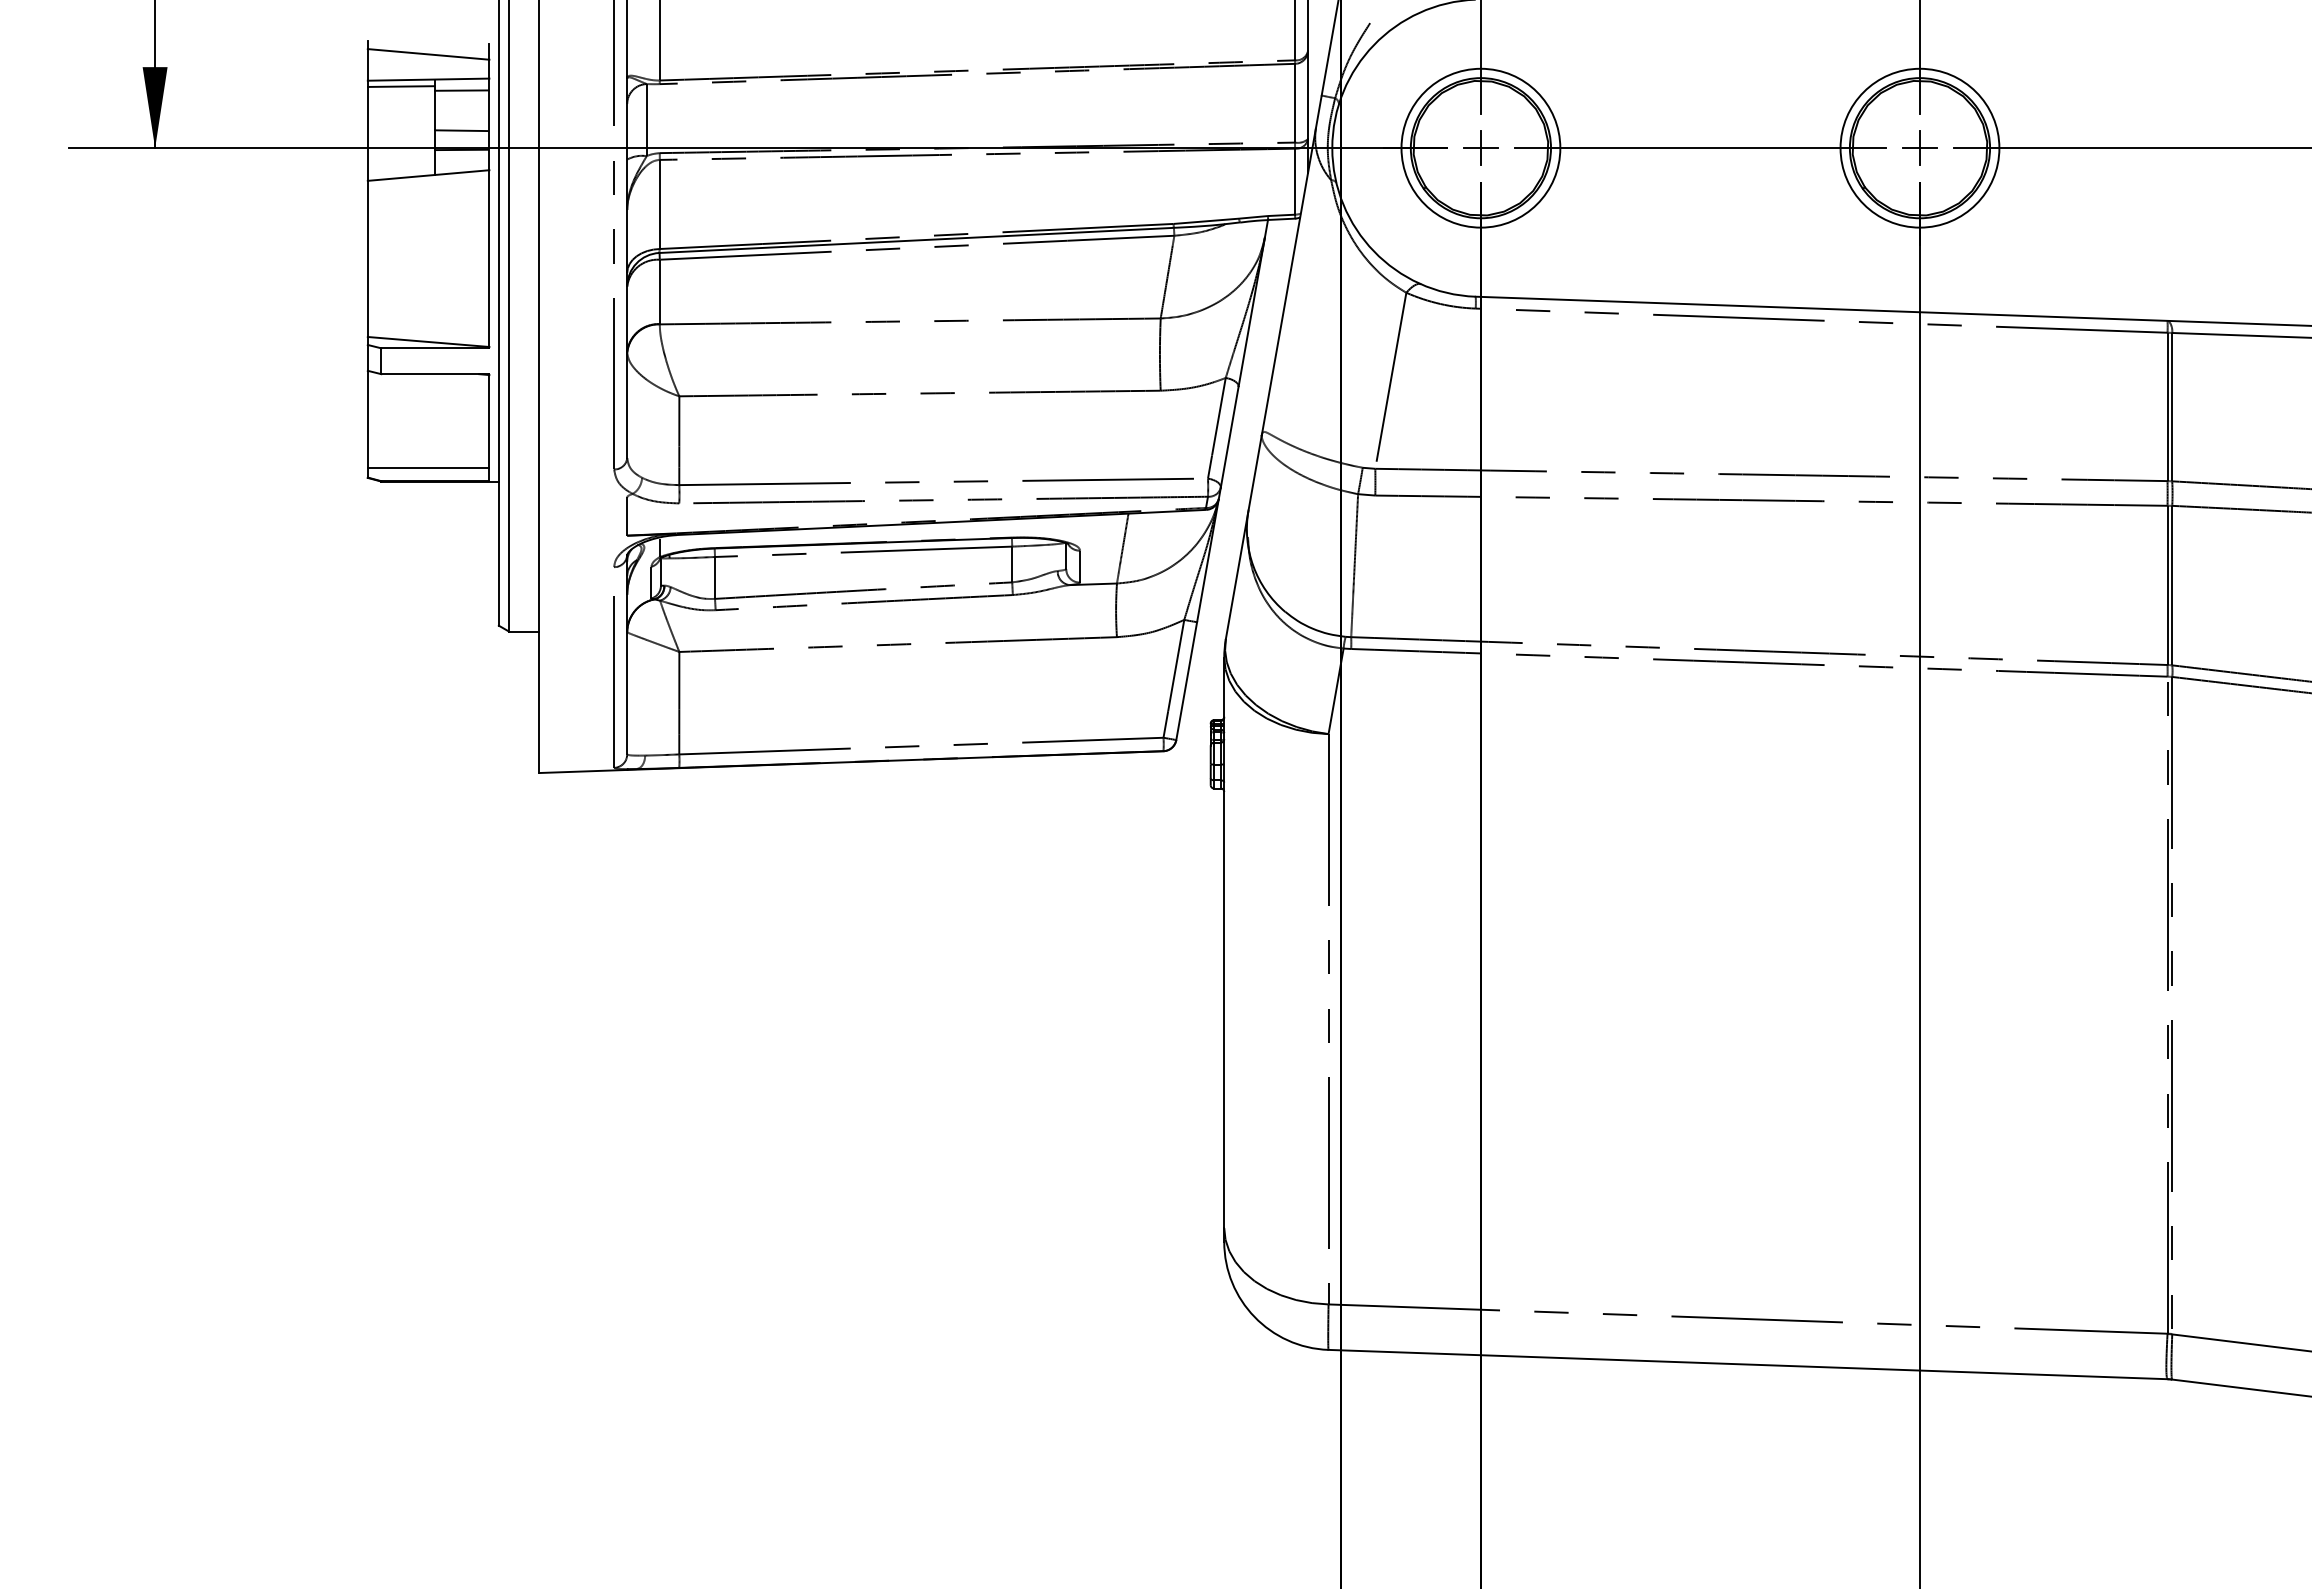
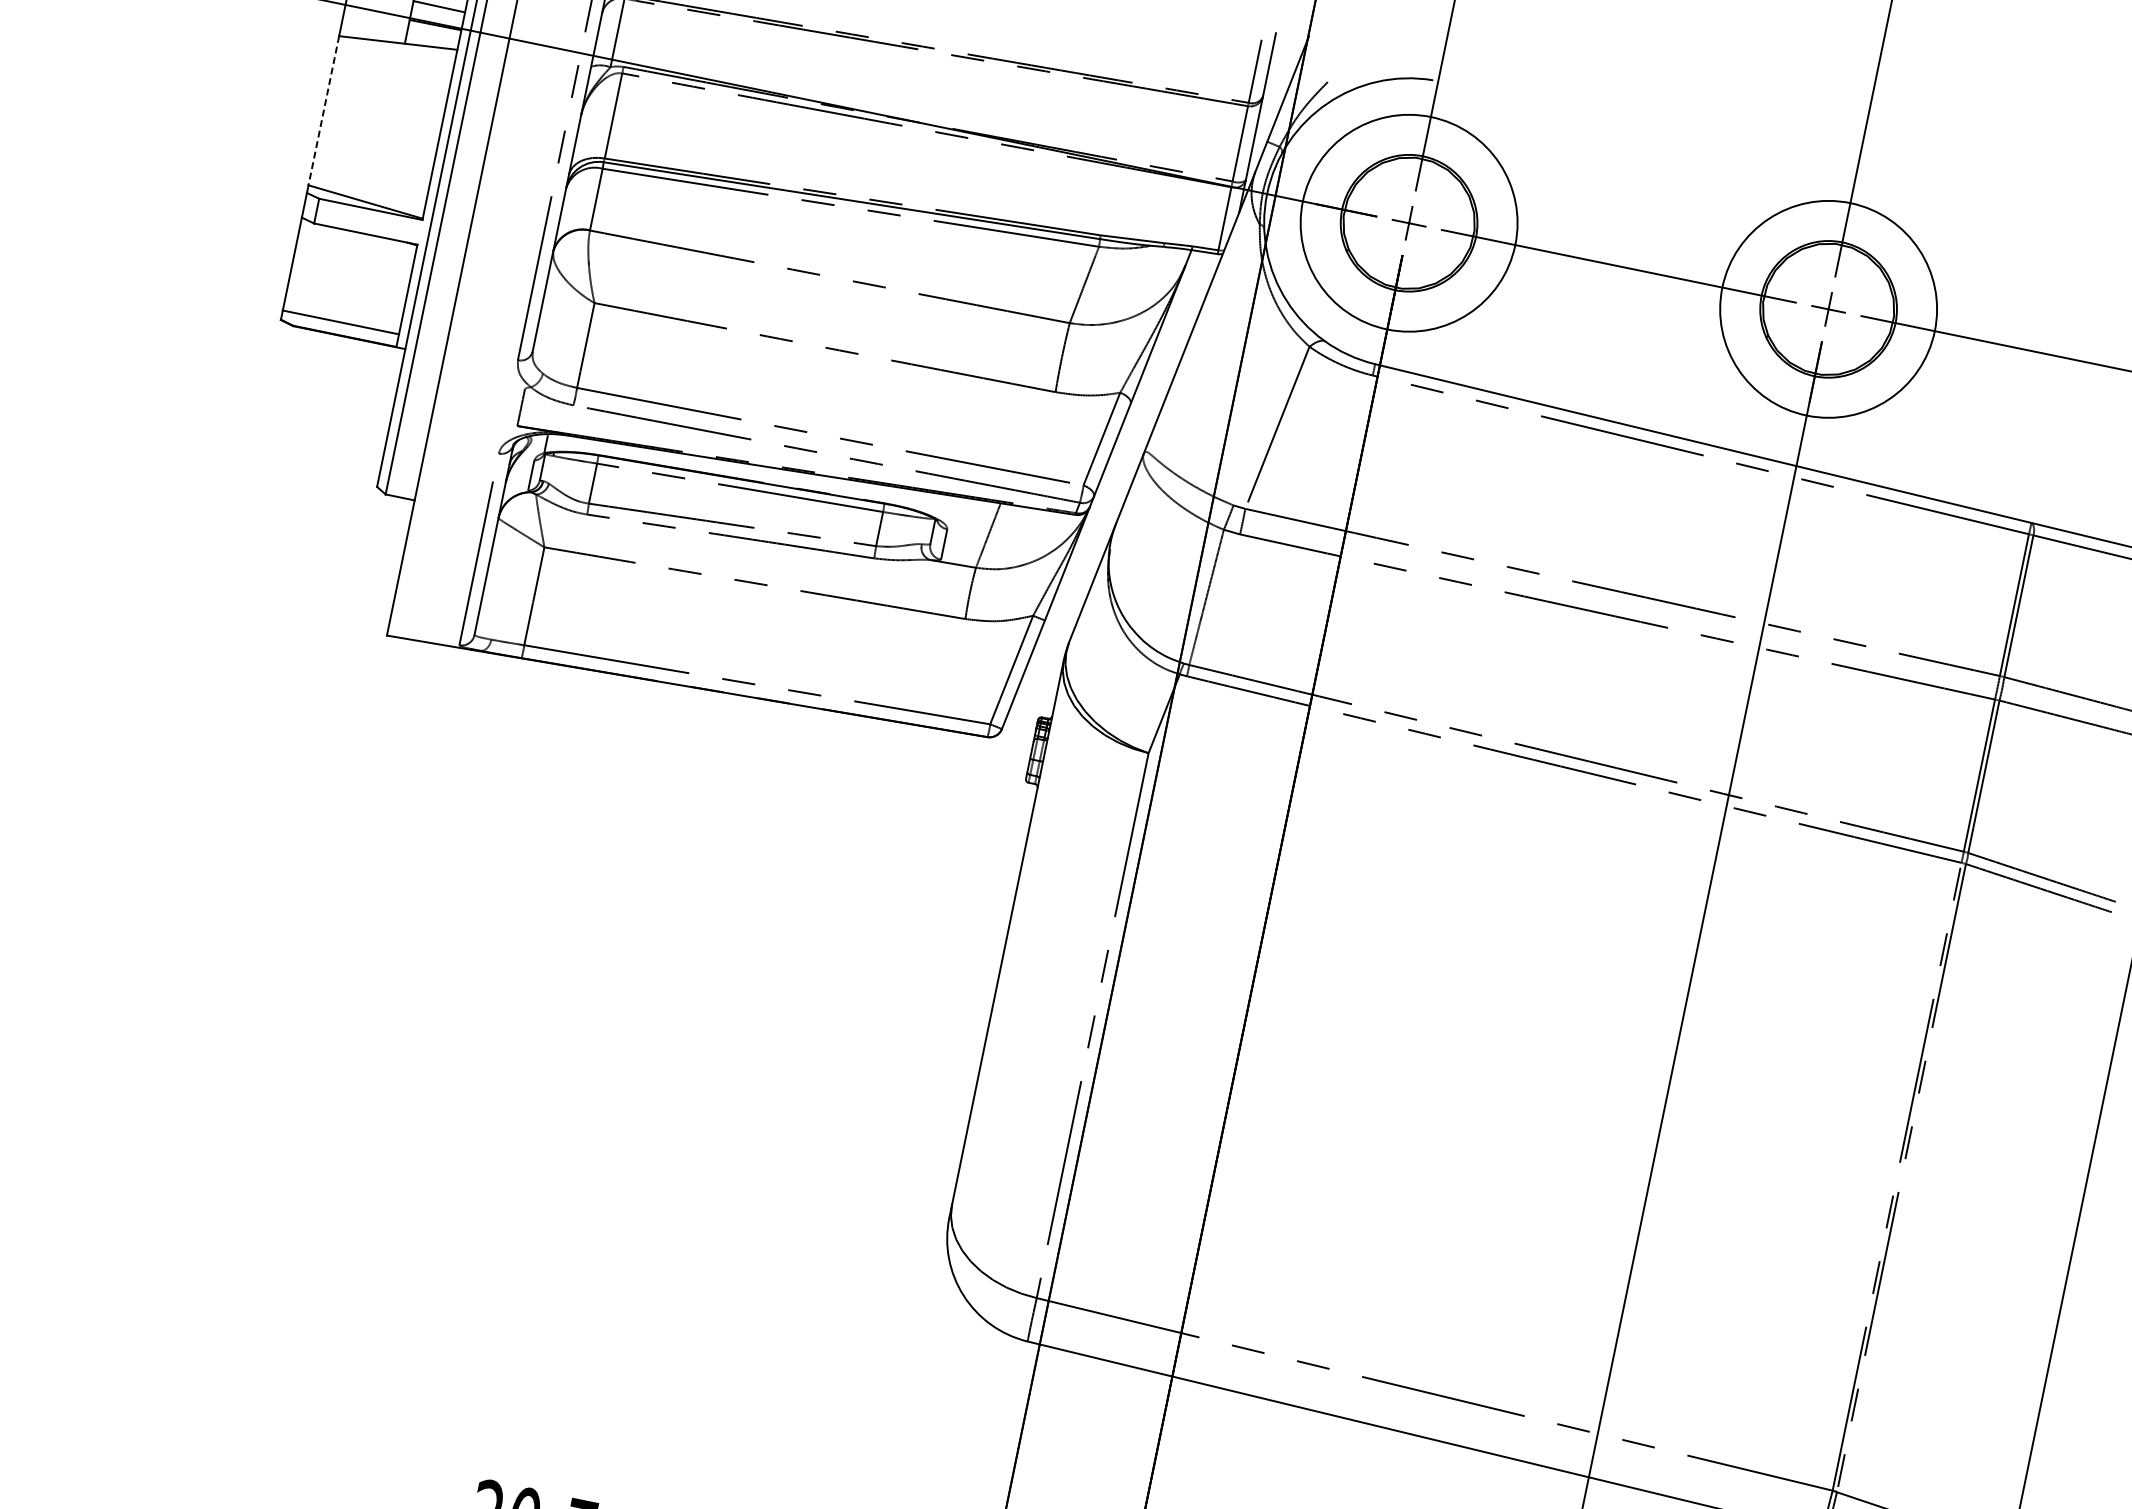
circle: (1480, 147) -> (1408, 222), size x1.4
circle: (1919, 147) -> (1828, 308), size x1.4
line: (367, 259) -> (323, 111), solid -> dashed

